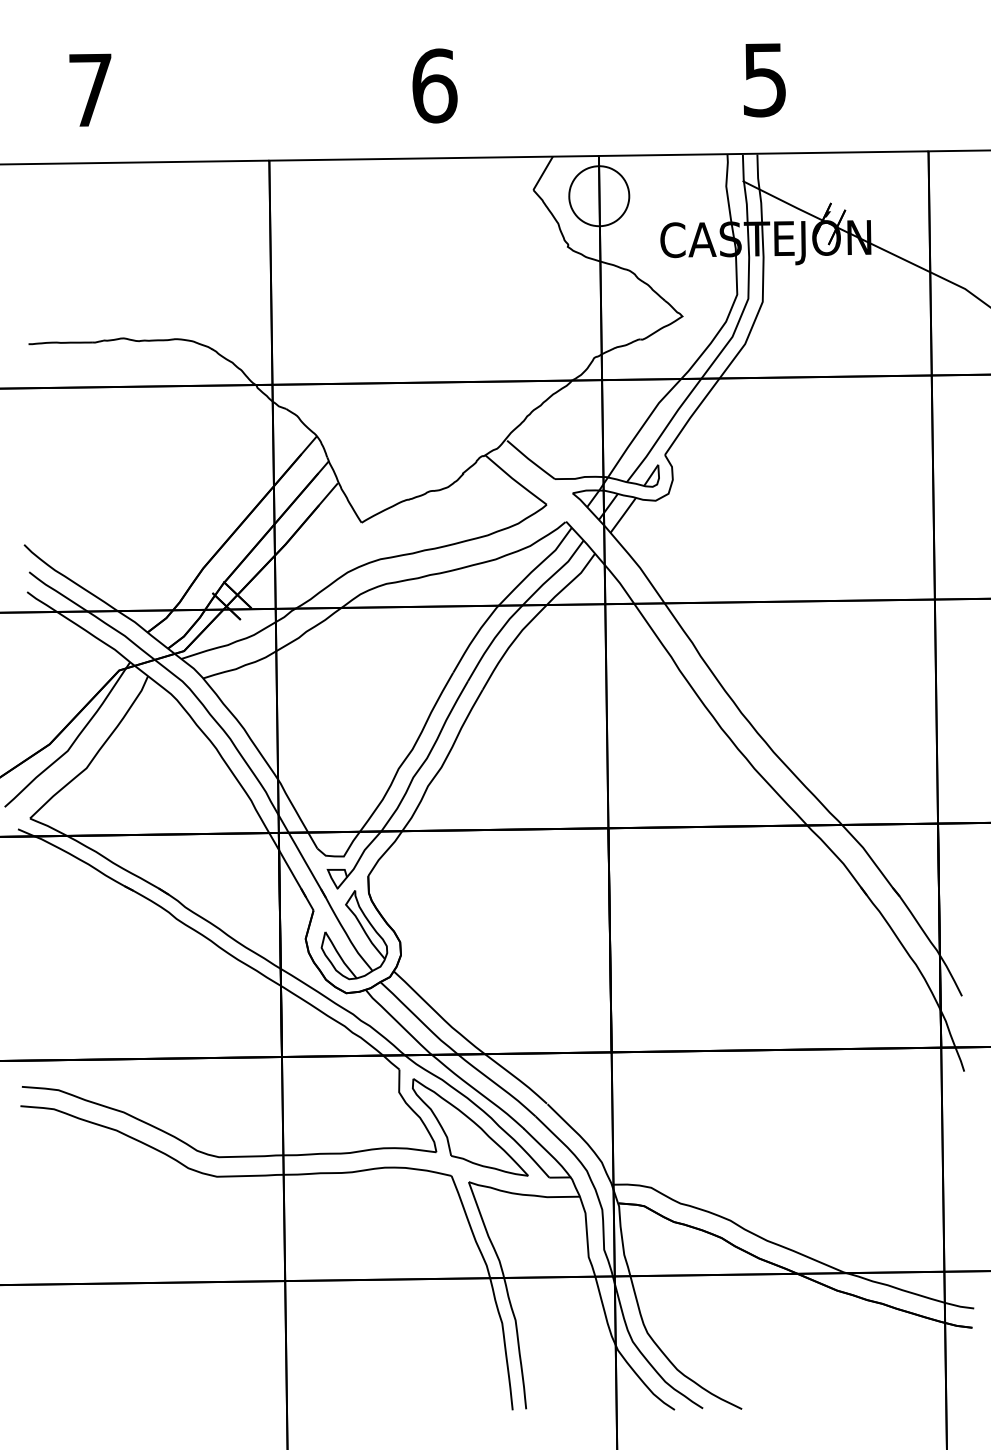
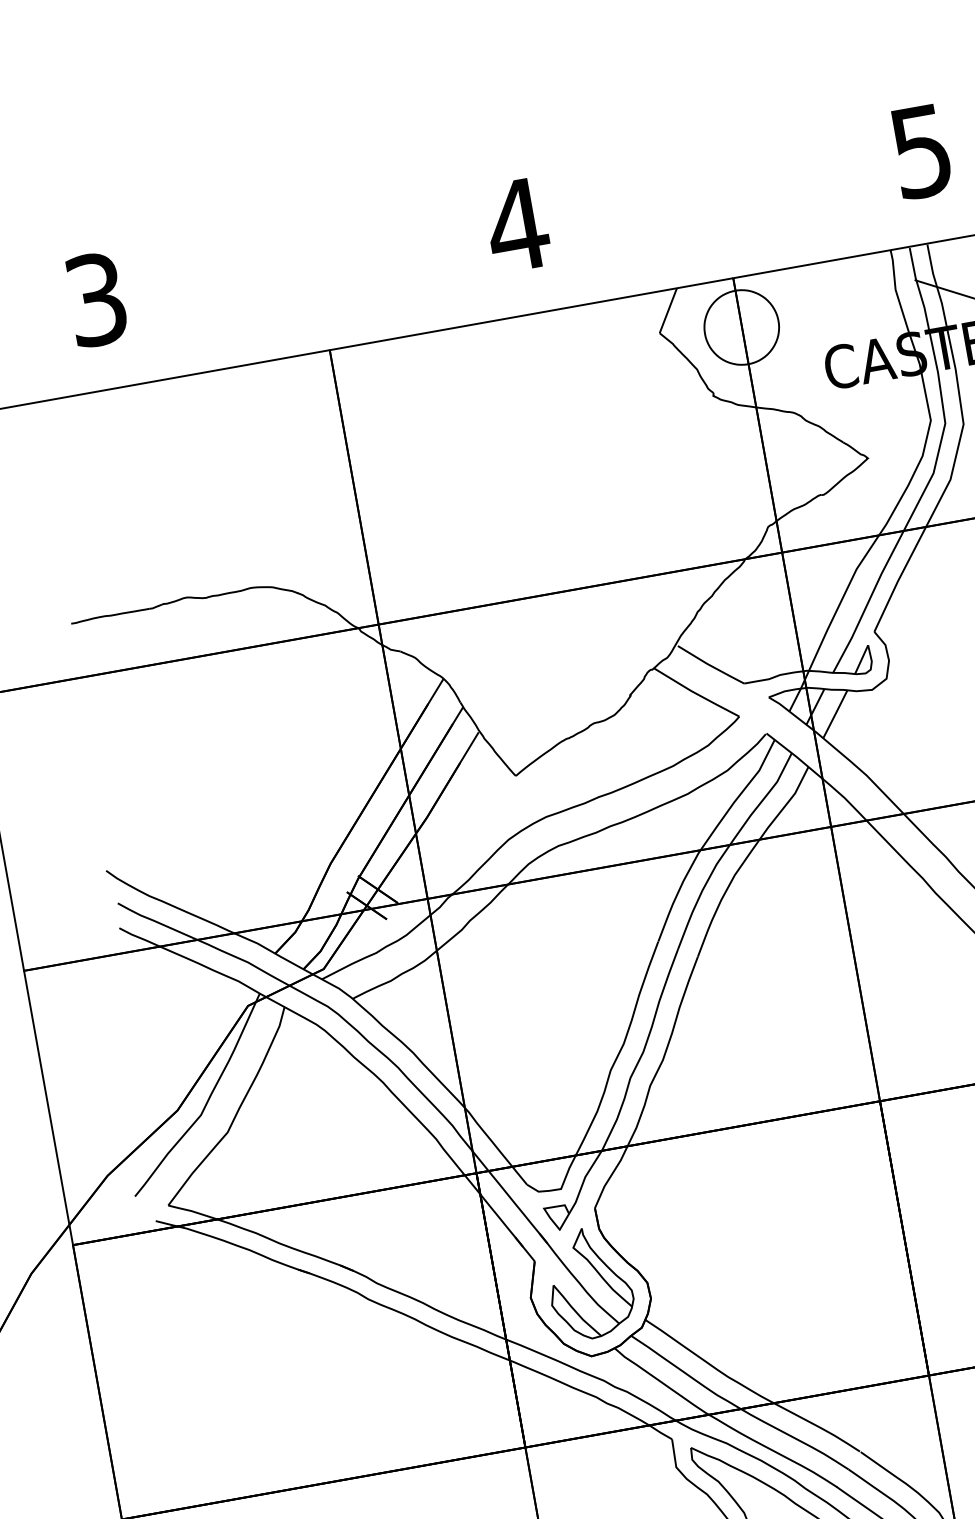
text: (434, 85) -> (517, 224), 6 -> 4
text: (90, 89) -> (96, 298), 7 -> 3

